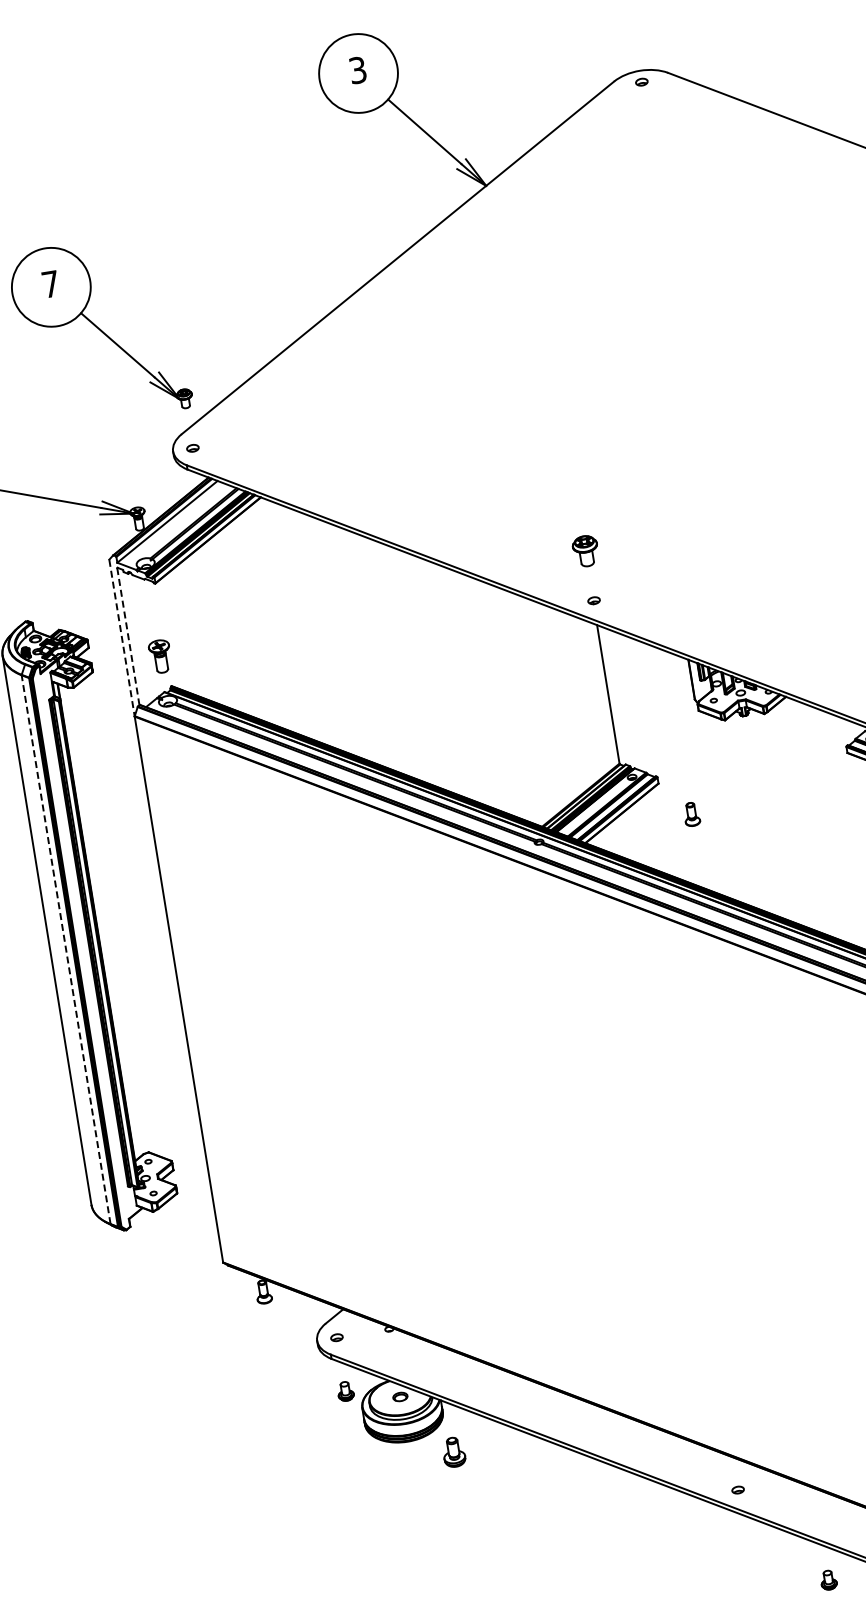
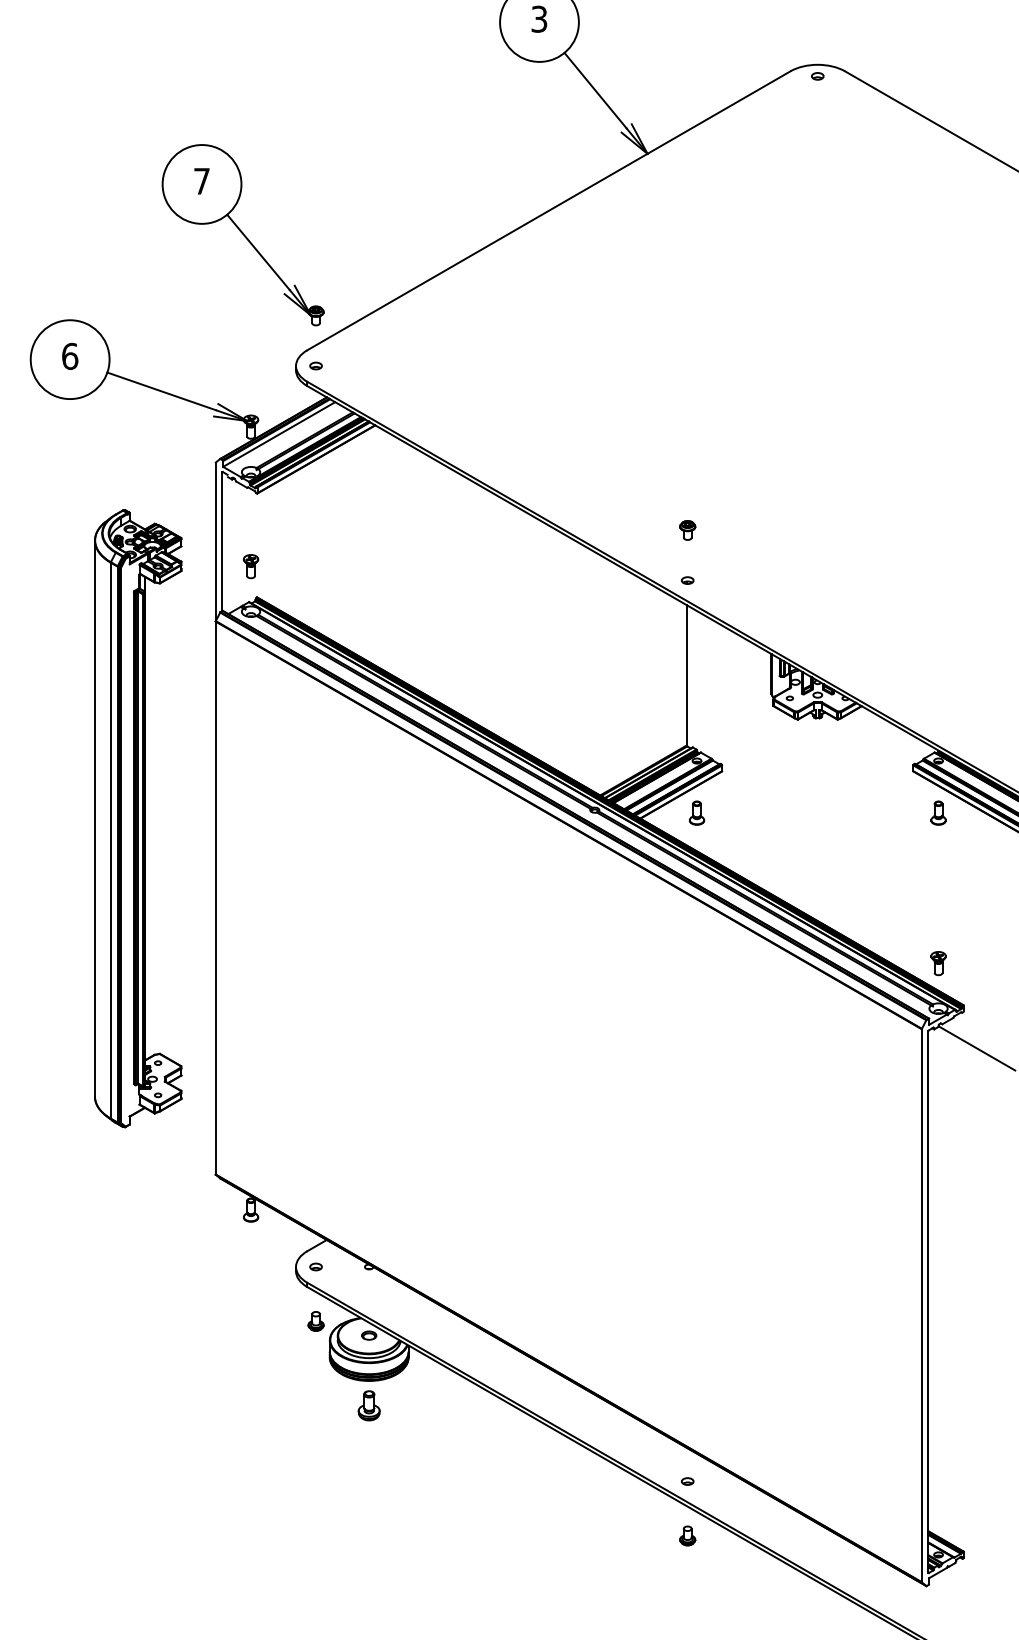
part: (585, 551) -> (687, 530), size x0.62
line: (128, 636) -> (222, 541), dashed -> solid
line: (121, 638) -> (215, 542), dashed -> solid
part: (161, 656) -> (251, 566), size x0.71
part: (692, 813) -> (697, 812), moved
line: (65, 949) -> (110, 840), dashed -> solid
part: (453, 1452) -> (368, 1405), moved
part: (828, 1579) -> (687, 1535), moved

